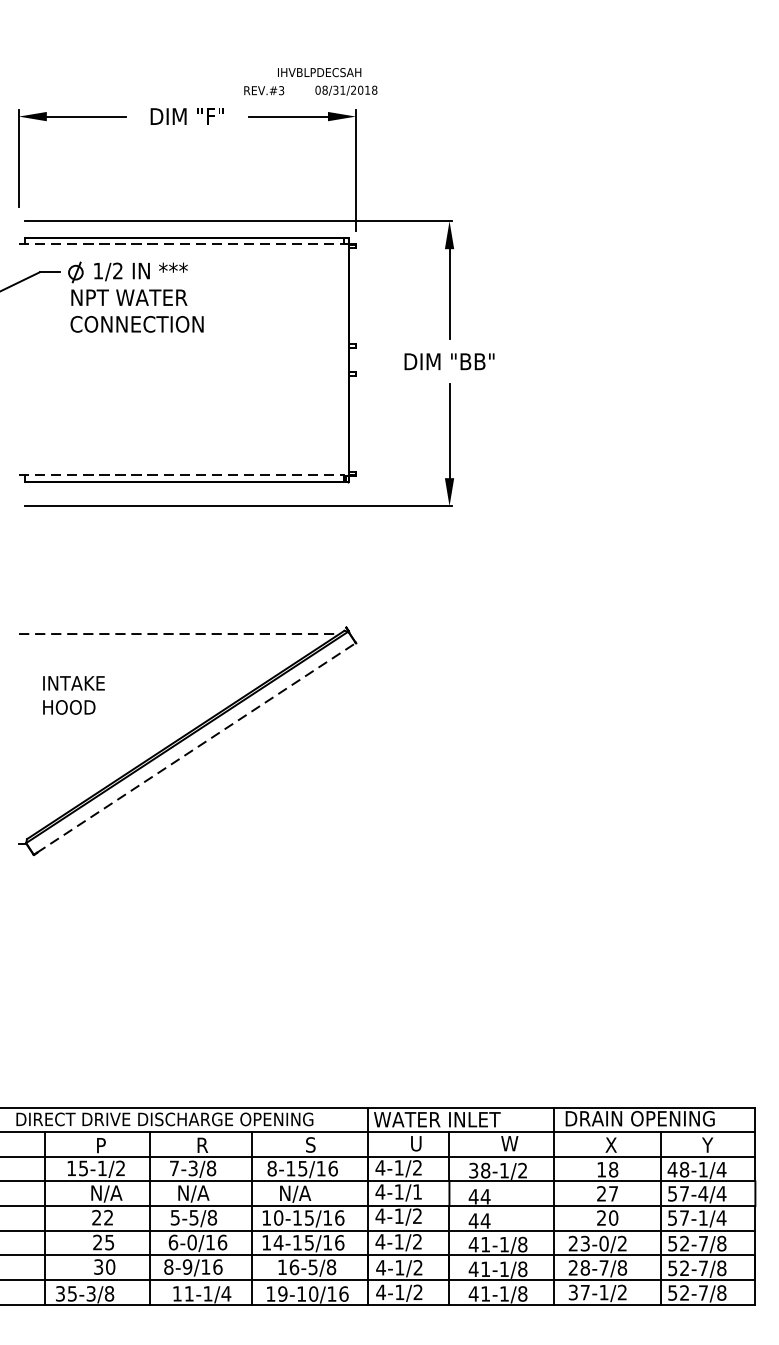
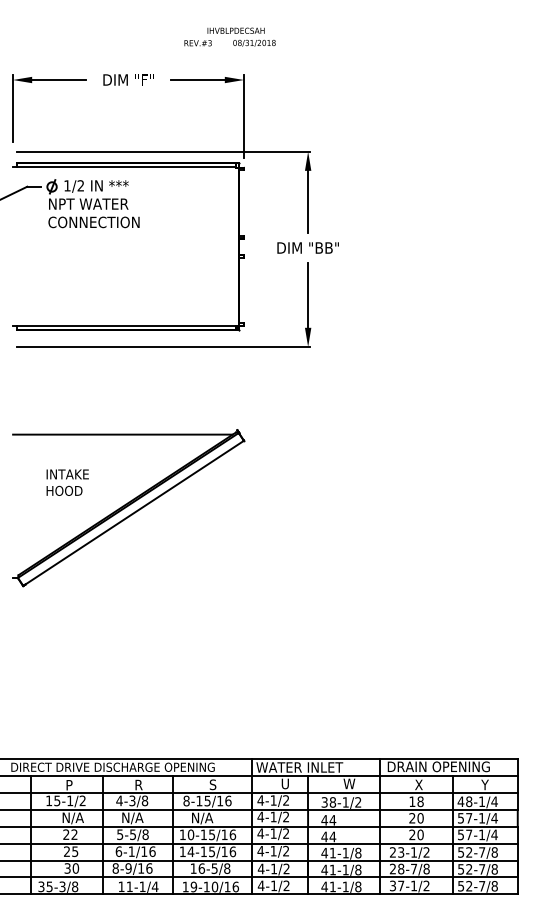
text: (309, 80) -> (229, 36), moved
line: (181, 244) -> (124, 167), dashed -> solid
line: (181, 474) -> (124, 325), dashed -> solid
line: (178, 633) -> (122, 434), dashed -> solid
text: (73, 695) -> (67, 482), moved
line: (196, 747) -> (134, 512), dashed -> solid
text: (174, 1167) -> (119, 800), 7-3/8 -> 4-3/8
text: (416, 1191) -> (285, 816), 4-1/1 -> 4-1/2
text: (613, 1194) -> (420, 818), 27 -> 20
text: (702, 1194) -> (481, 818), 57-4/4 -> 57-1/4
text: (191, 1242) -> (131, 851), 6-0/16 -> 6-1/16
text: (603, 1243) -> (413, 852), 23-0/2 -> 23-1/2

